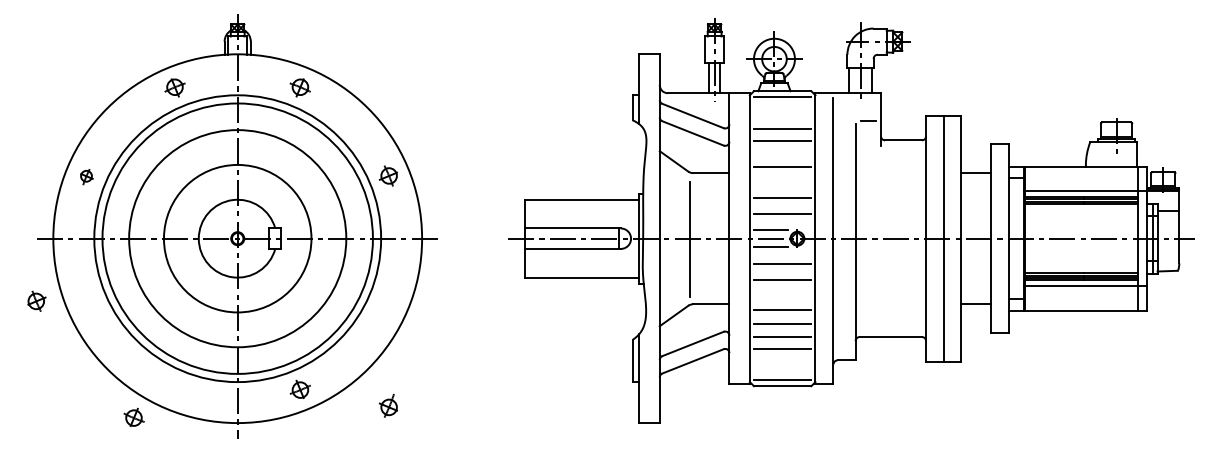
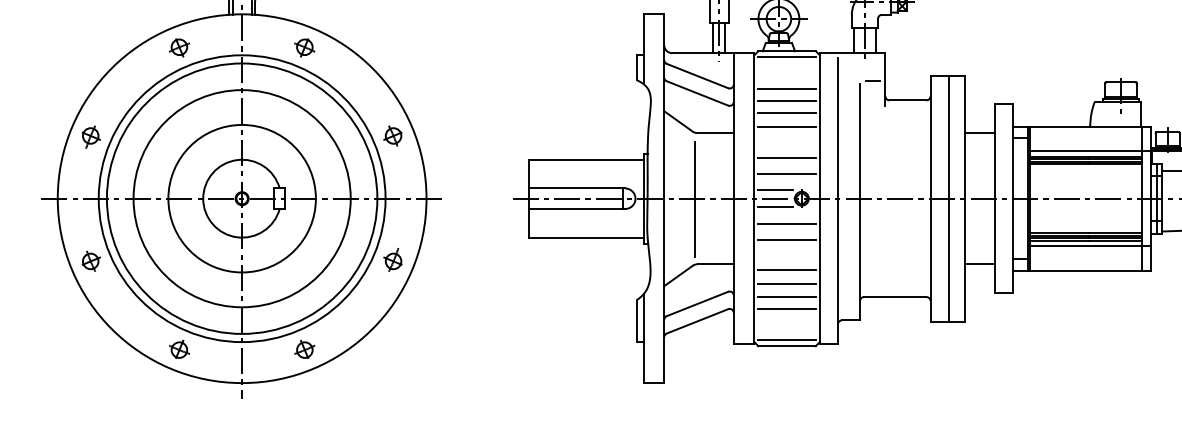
line: (782, 153) -> (786, 113), added
part: (86, 176) -> (90, 136), size x1.43
part: (36, 300) -> (90, 260), moved
part: (388, 405) -> (392, 259), moved
part: (133, 416) -> (178, 348), moved

